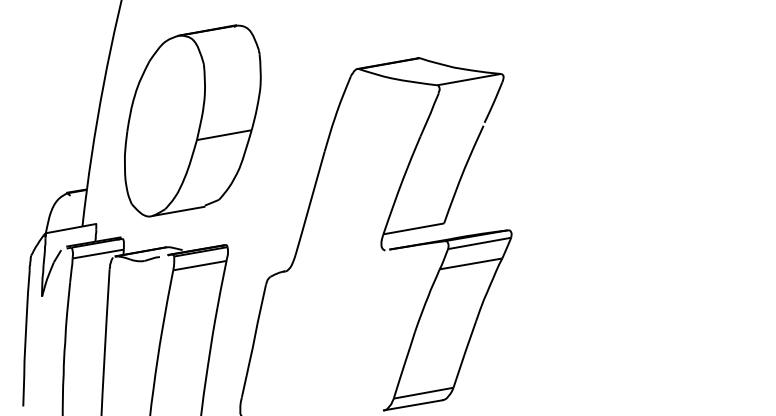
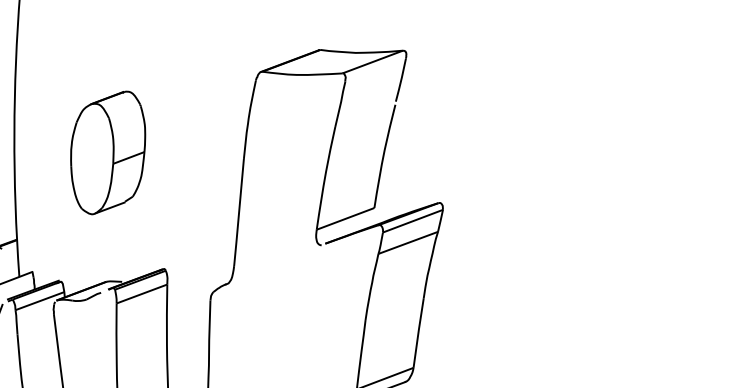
part: (192, 120) -> (108, 152), size x0.6

